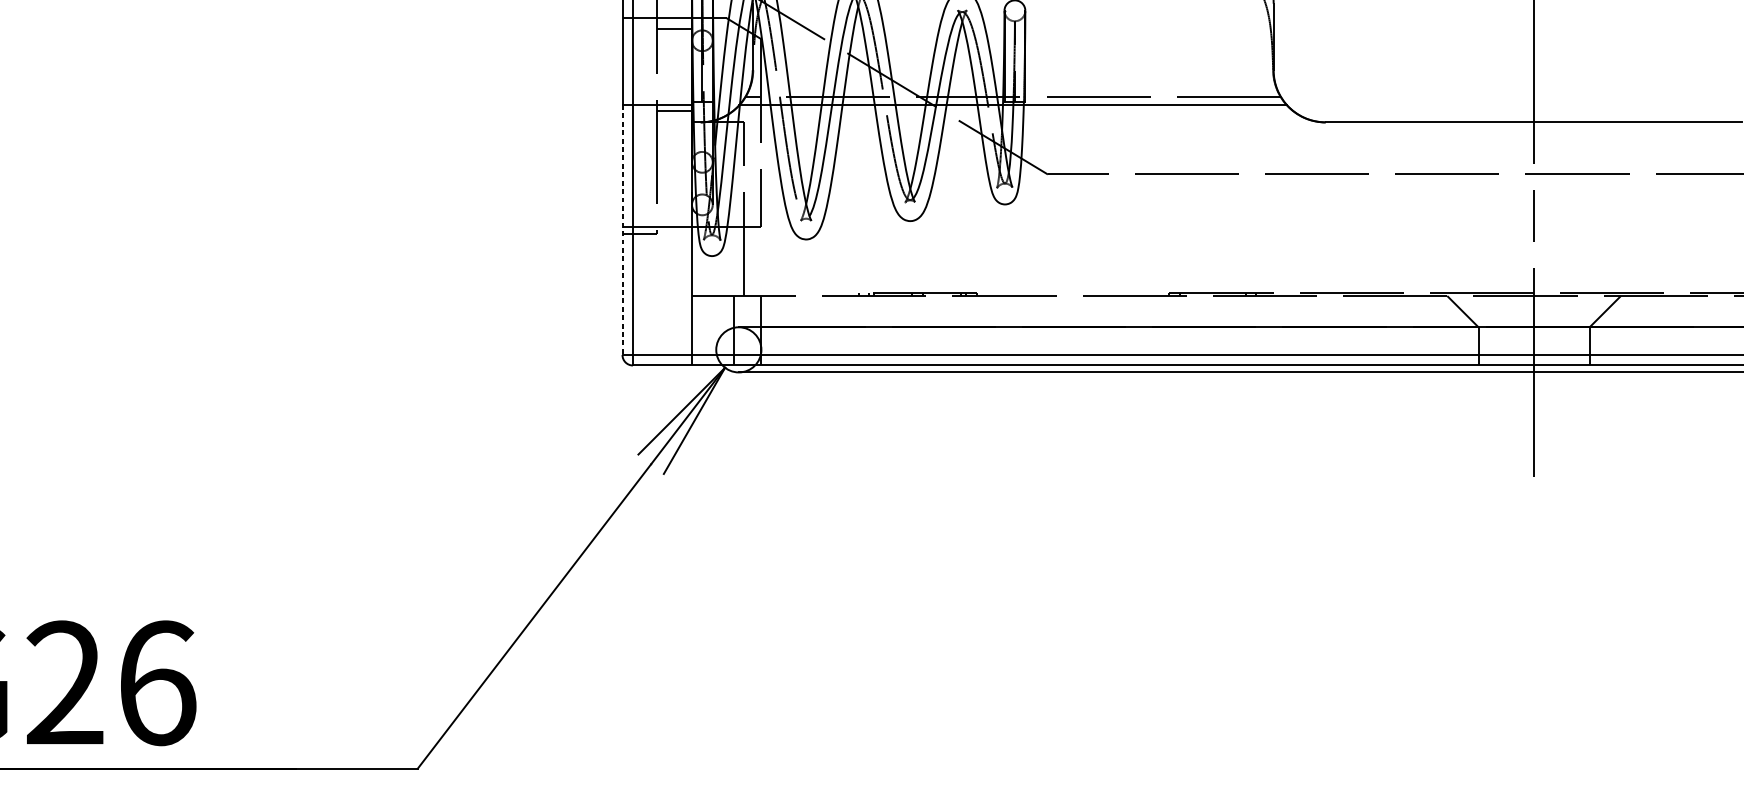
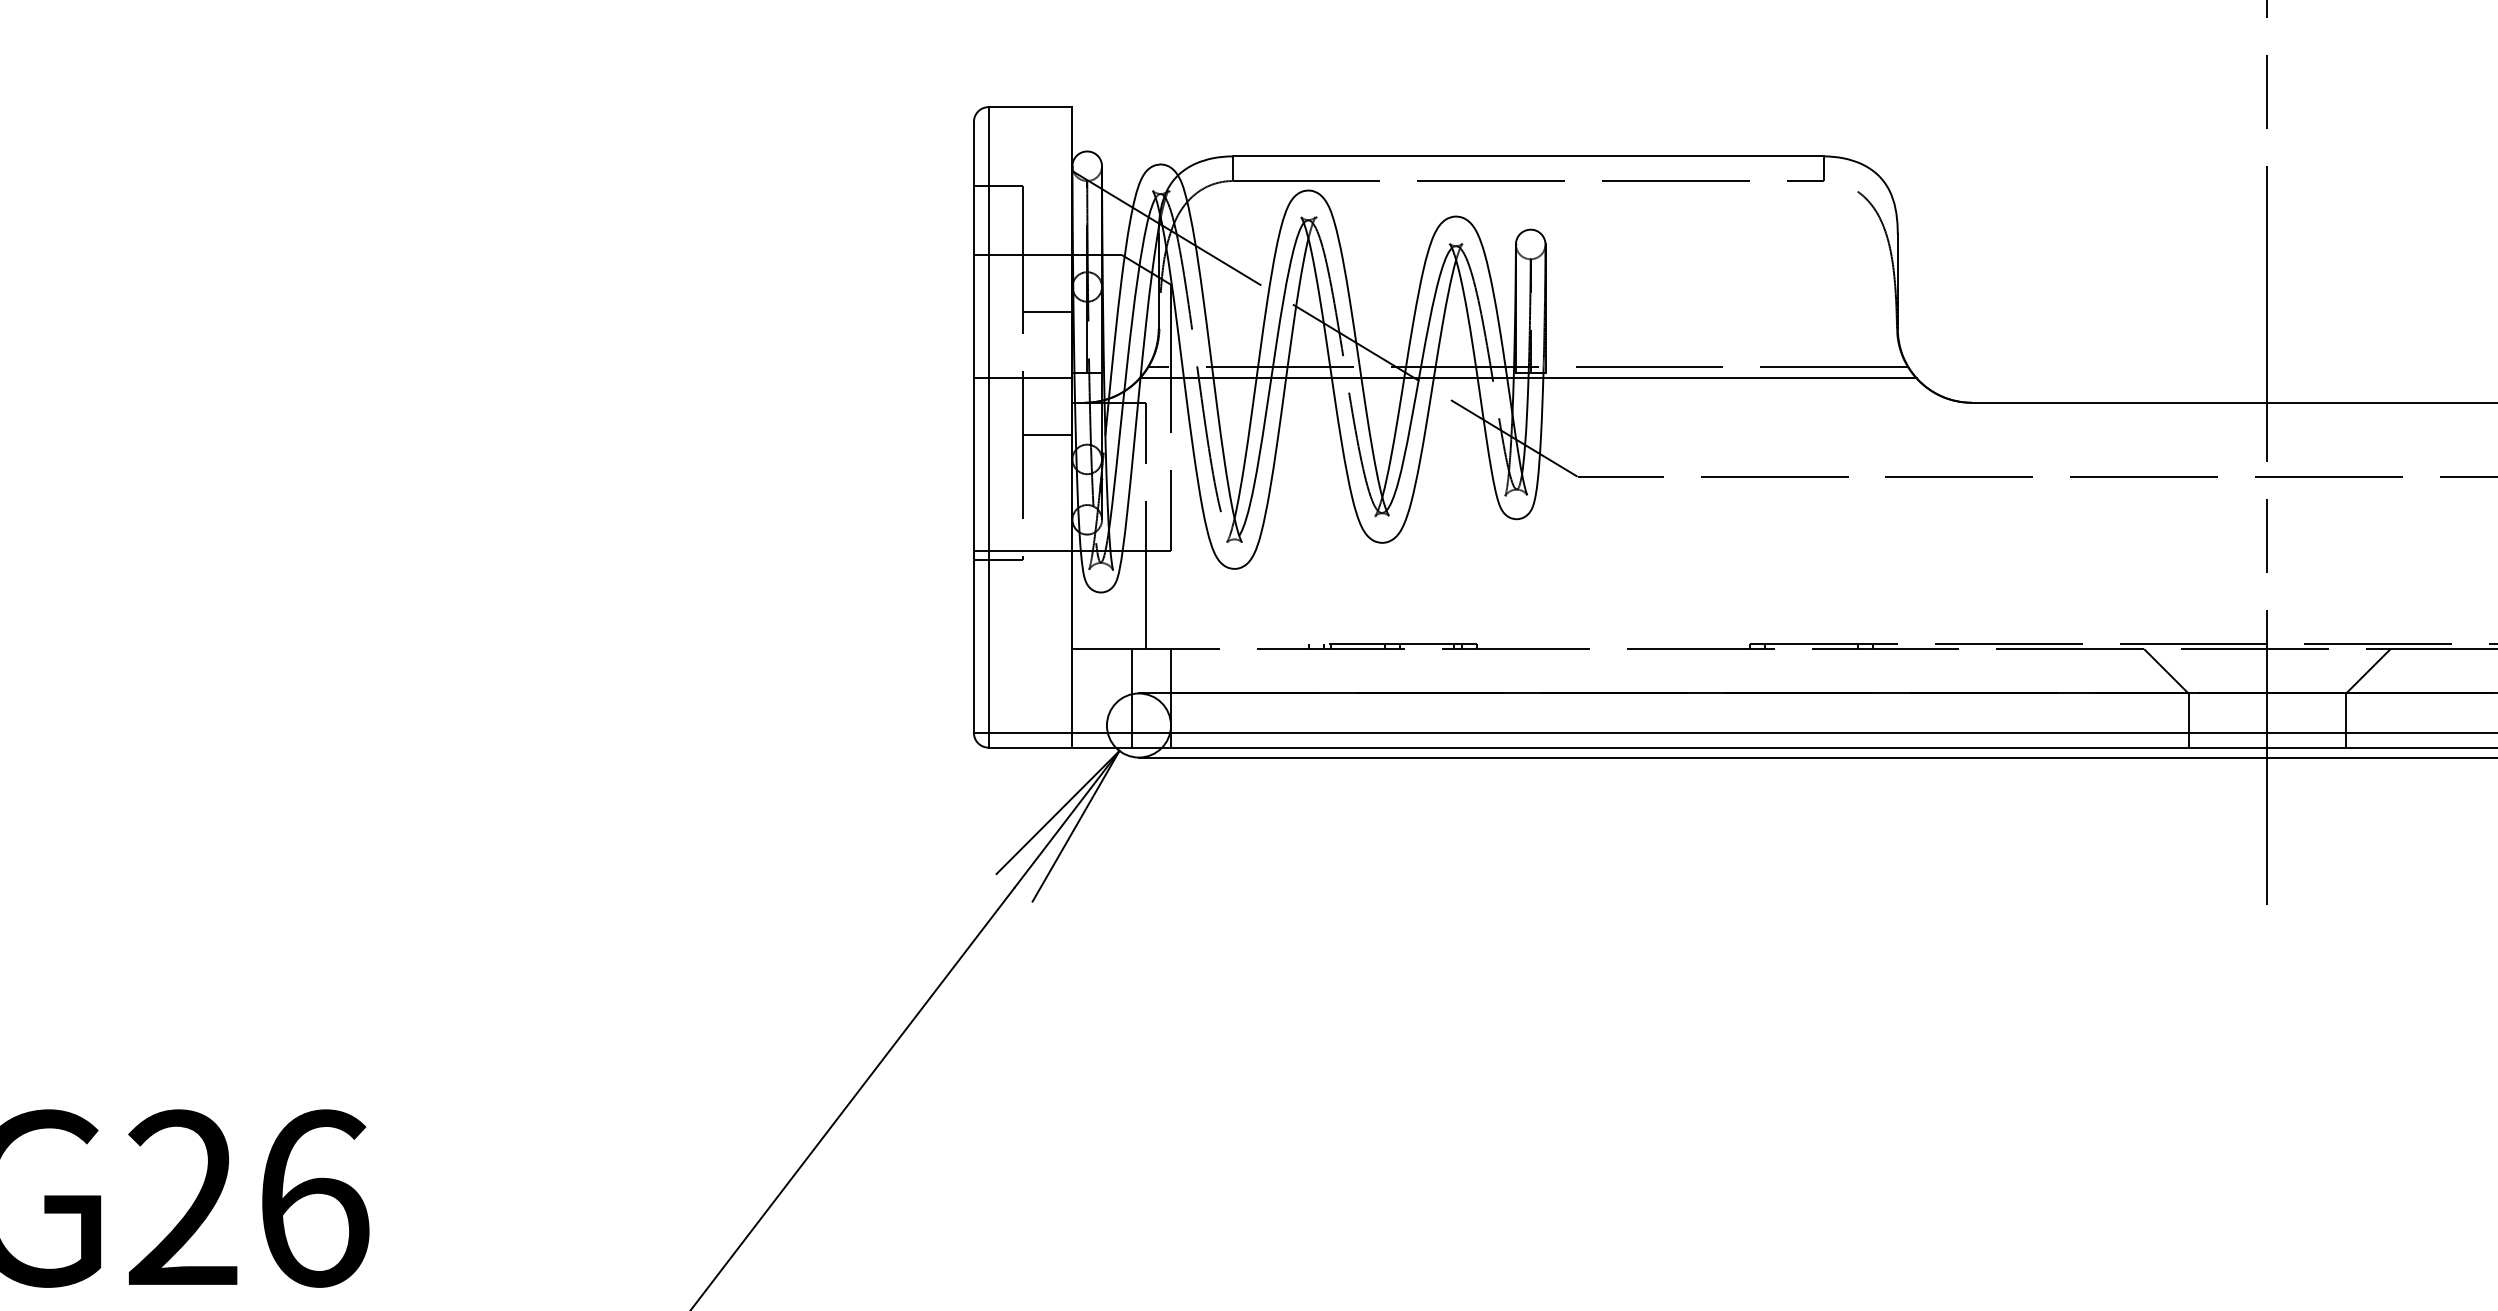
line: (674, 29) -> (1047, 311), moved
line: (674, 110) -> (1047, 434), moved
line: (622, 230) -> (973, 556), dashed -> solid

